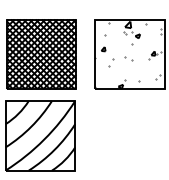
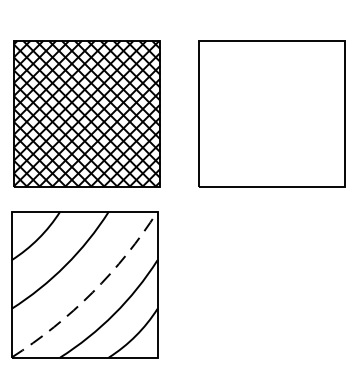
hatch: (127, 54) -> (267, 114), removed
line: (44, 139) -> (93, 292), solid -> dashed

